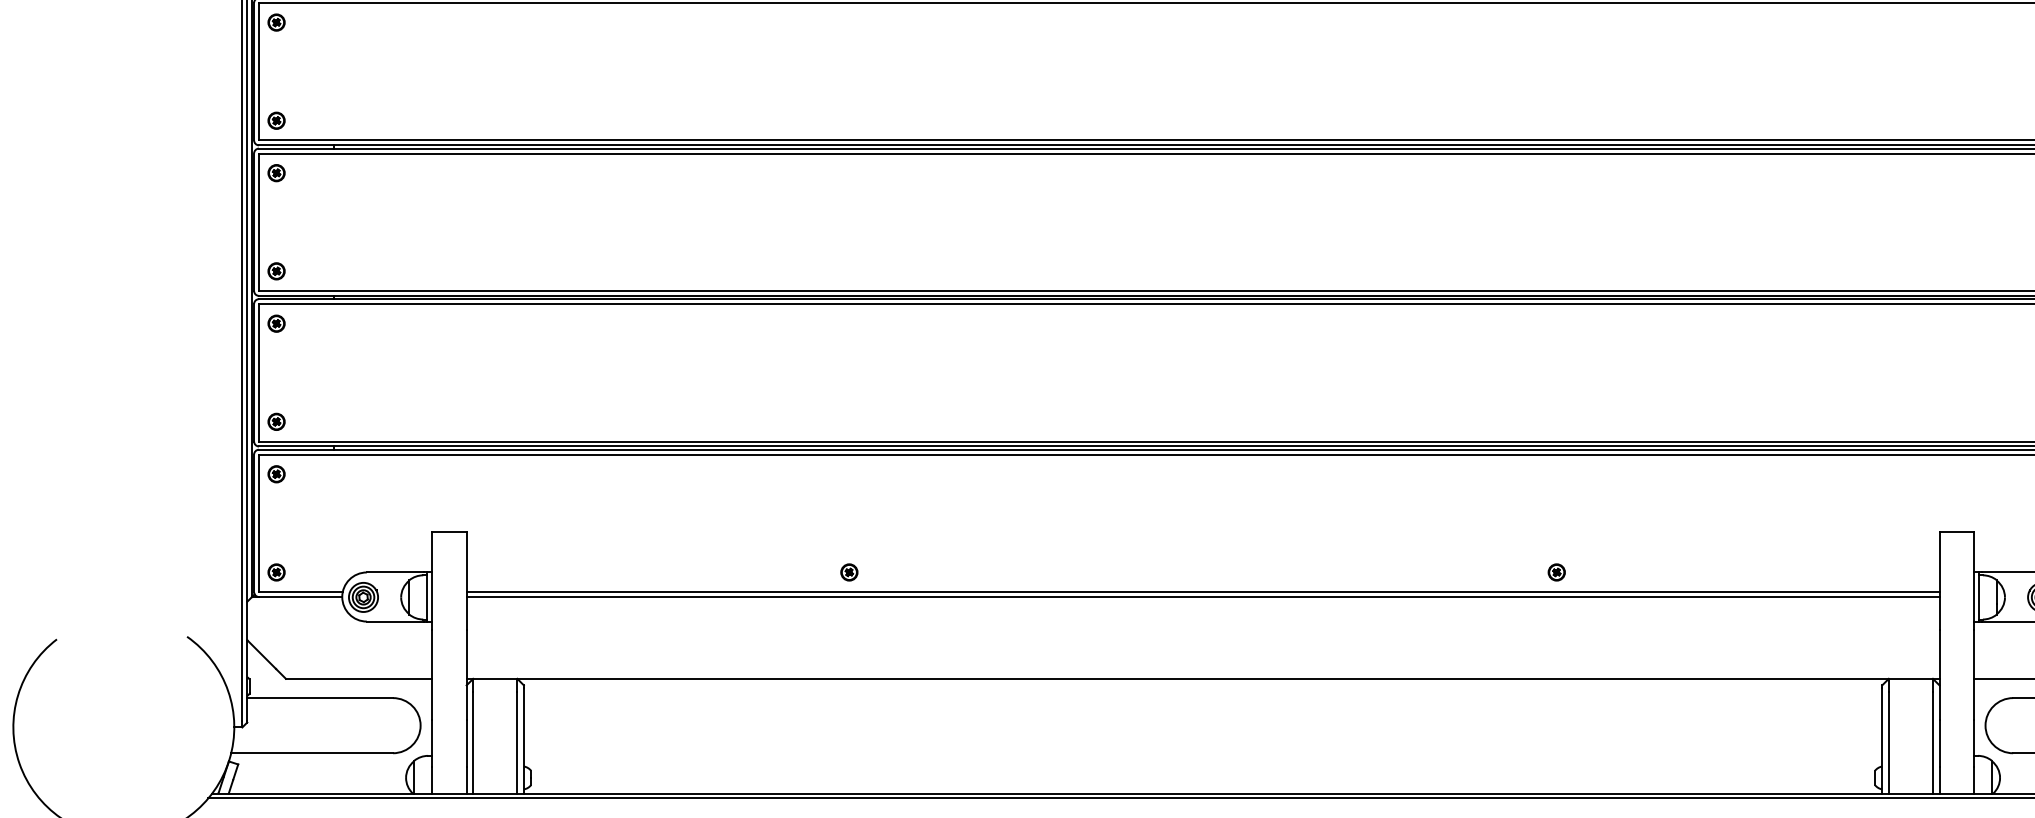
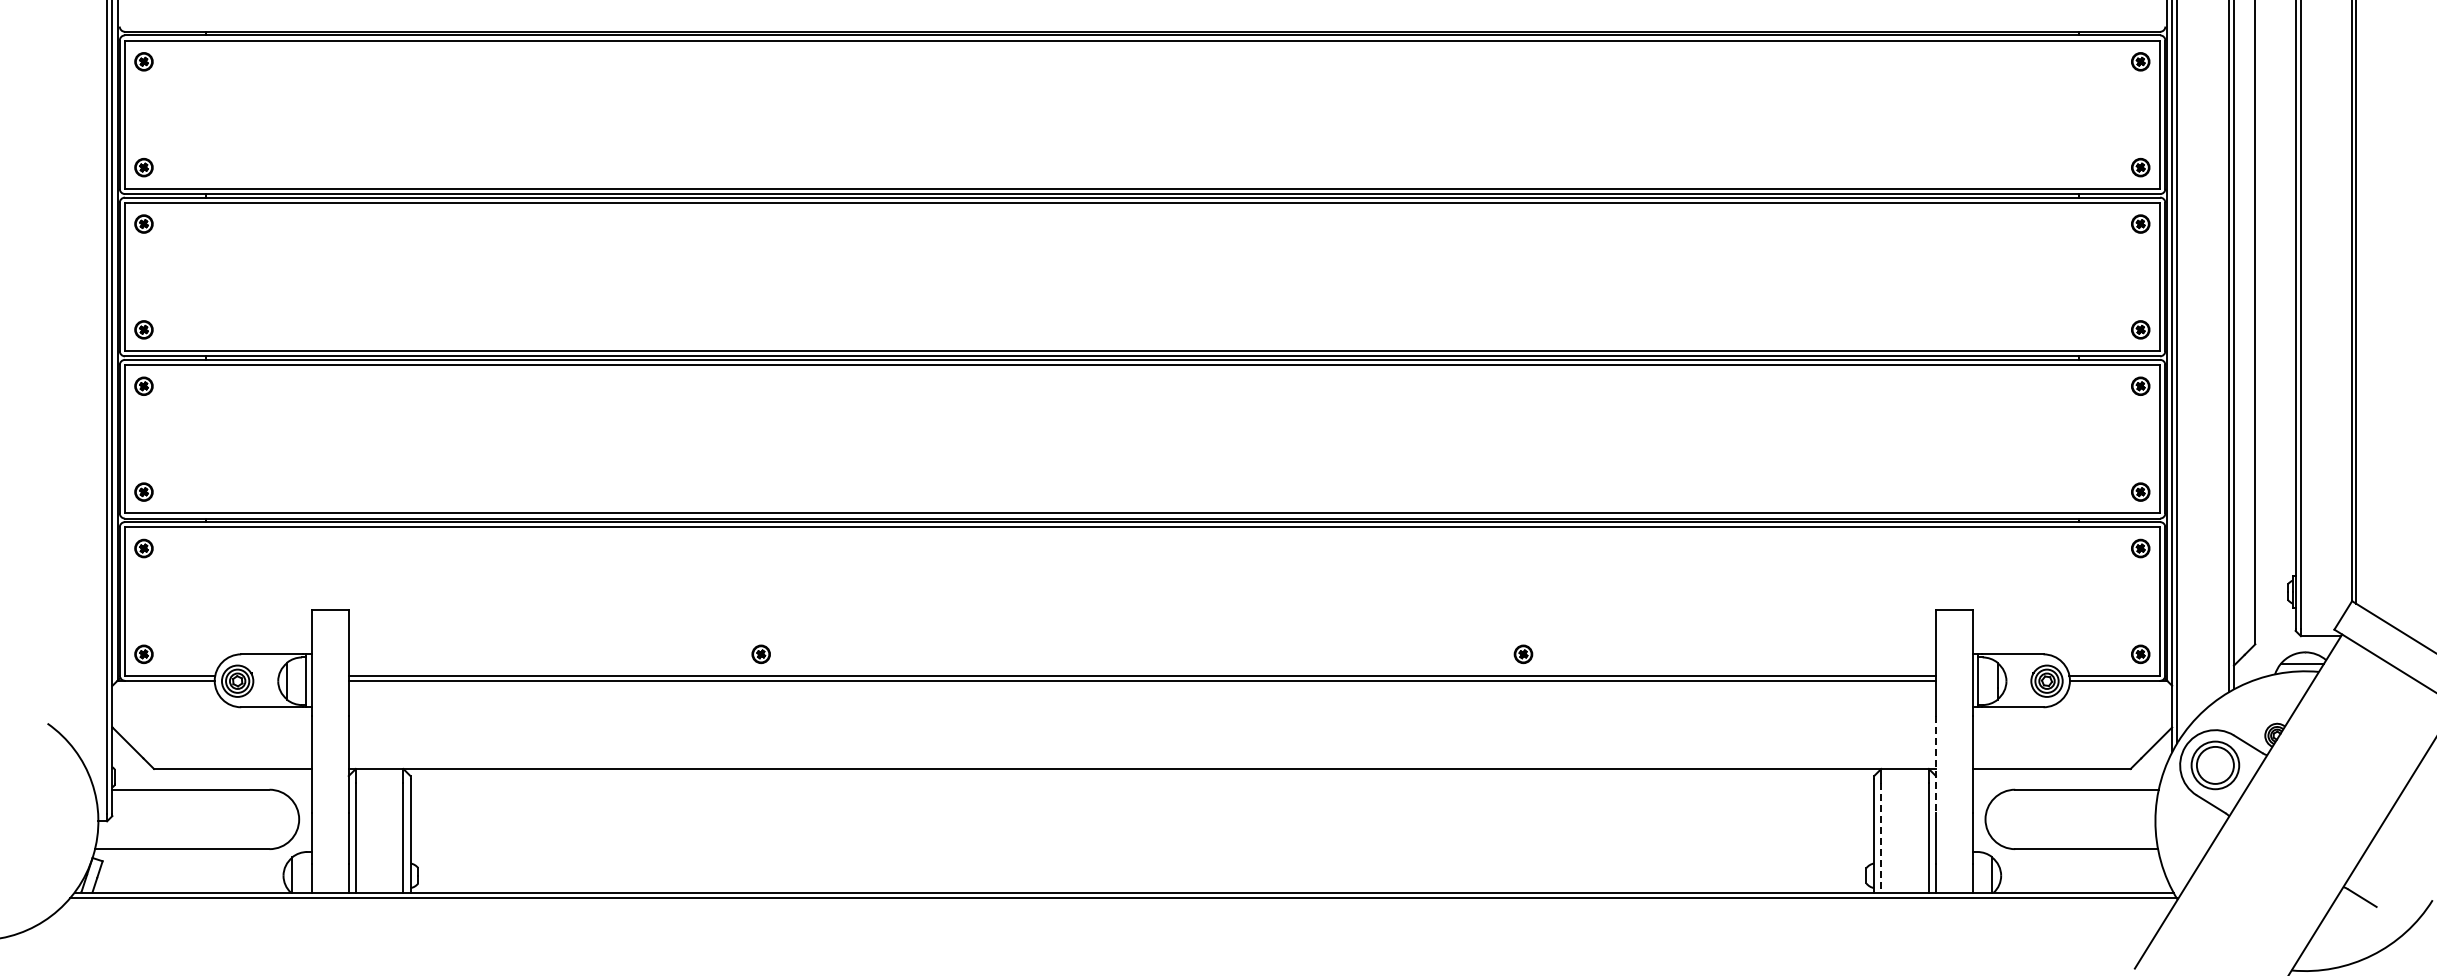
line: (1939, 674) -> (1935, 764), solid -> dashed
line: (1889, 742) -> (1881, 837), solid -> dashed

